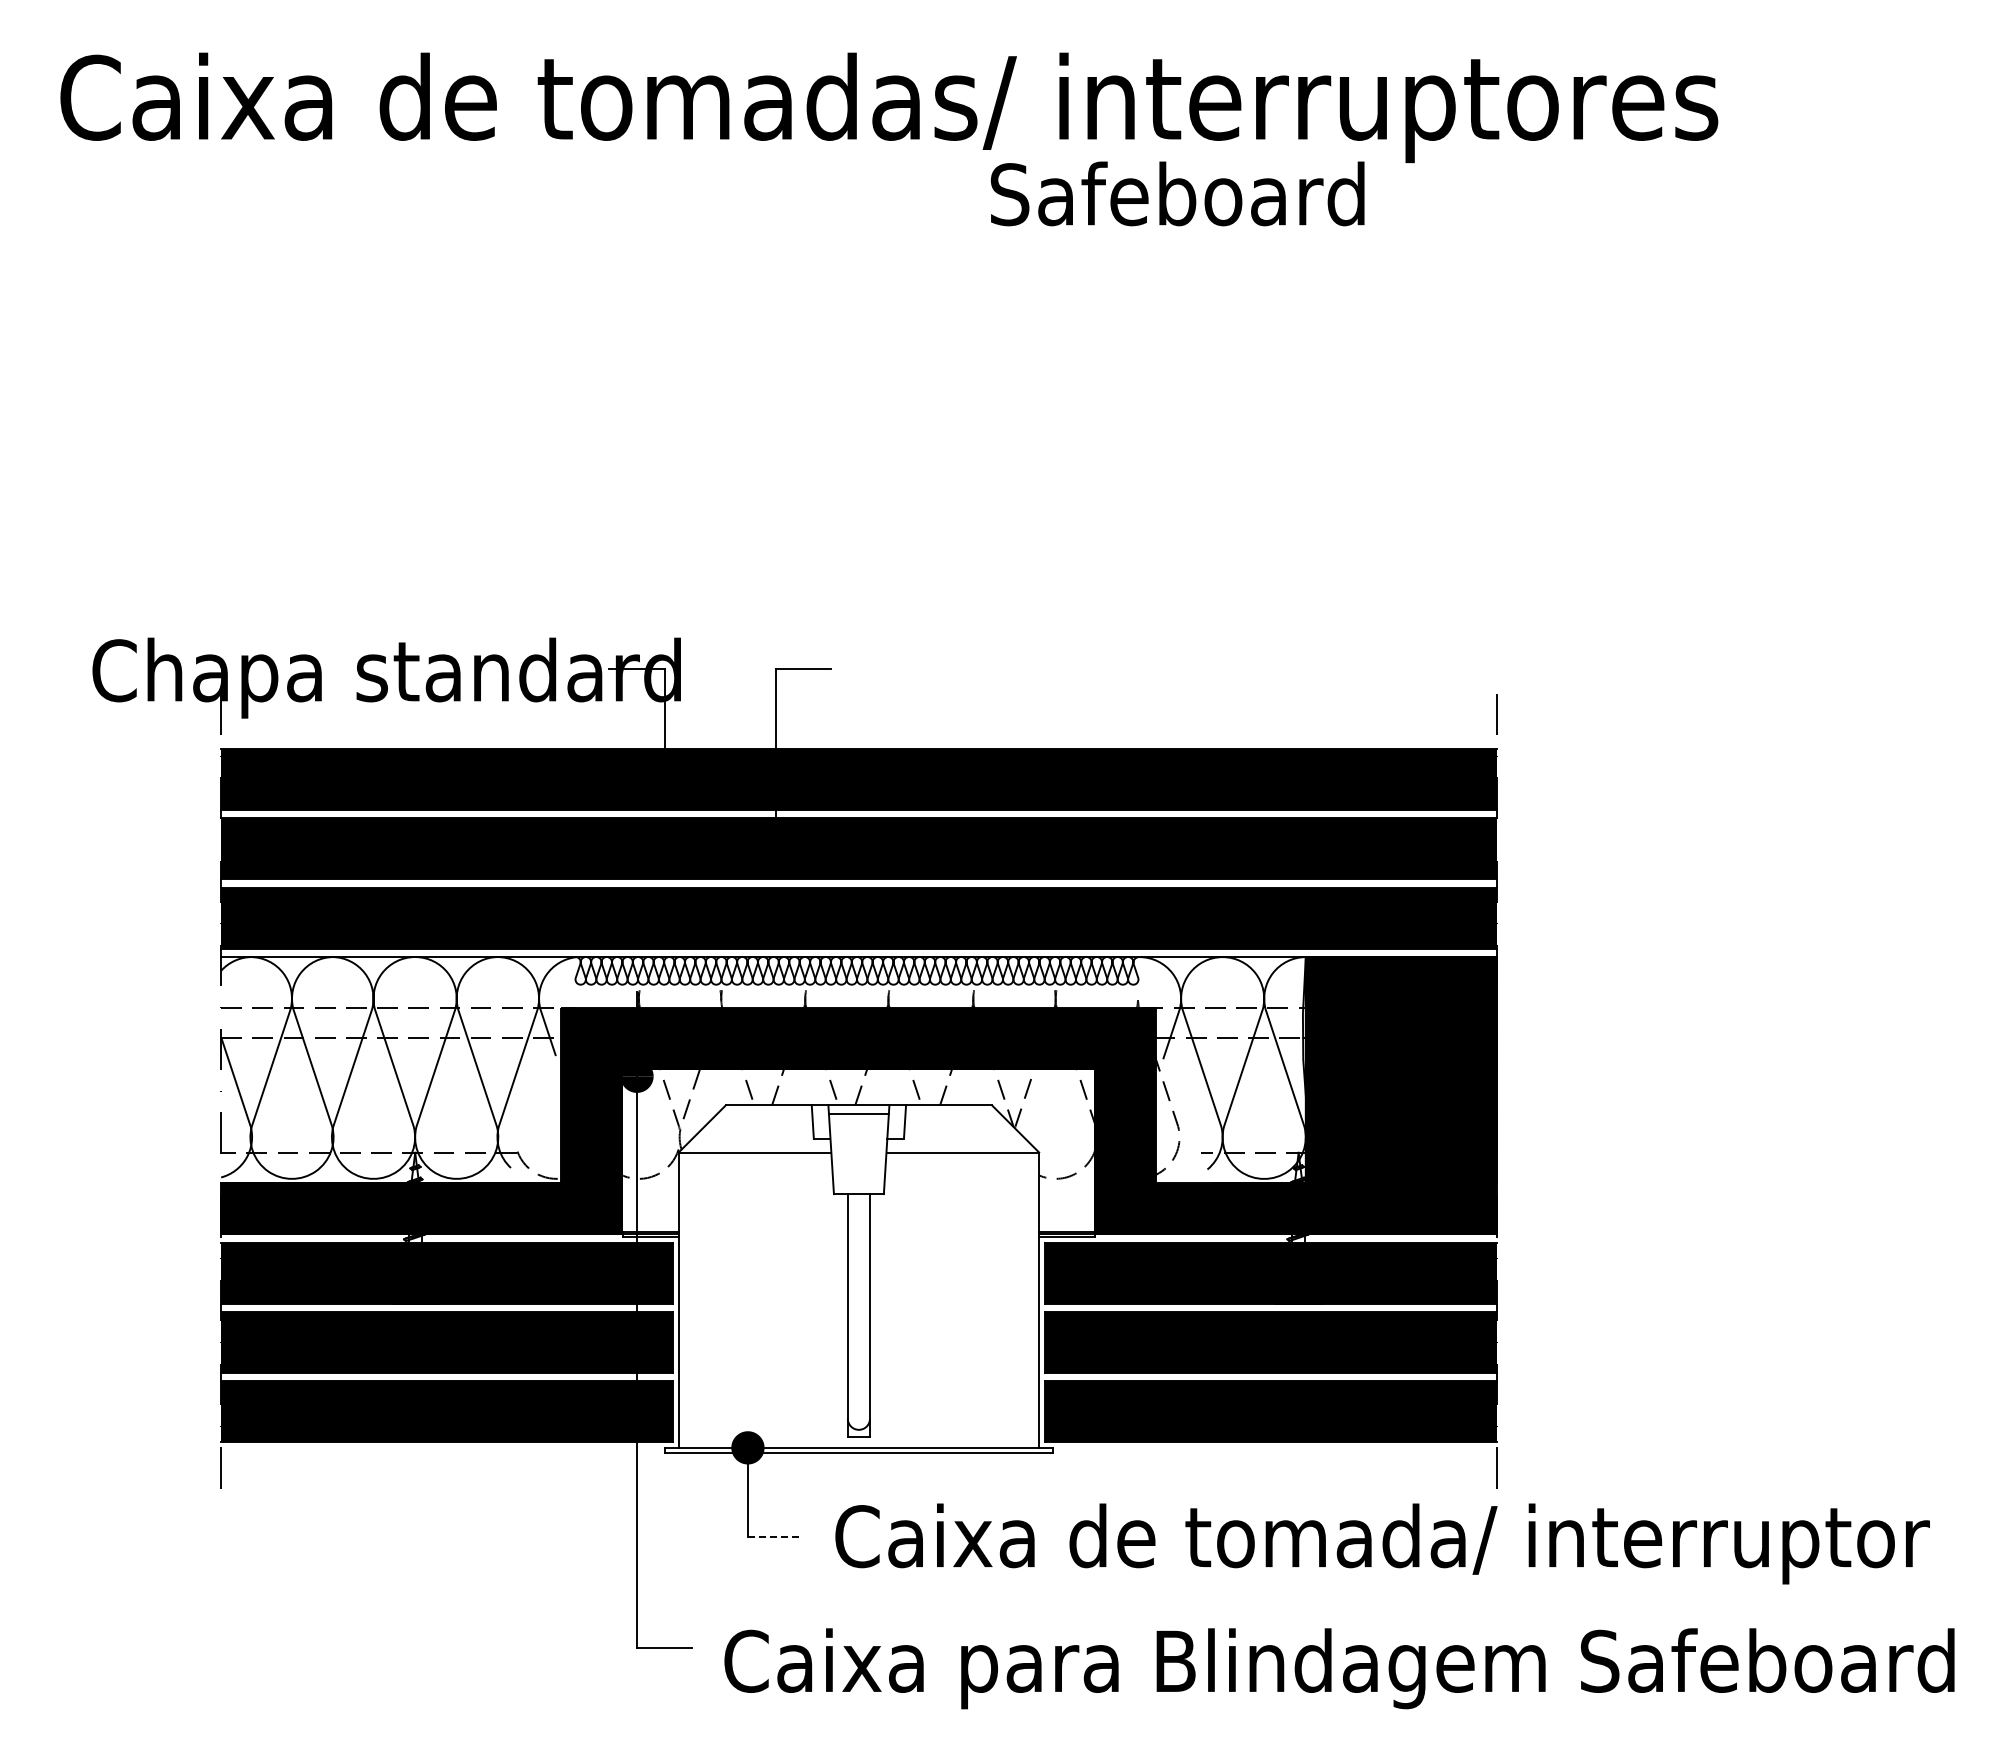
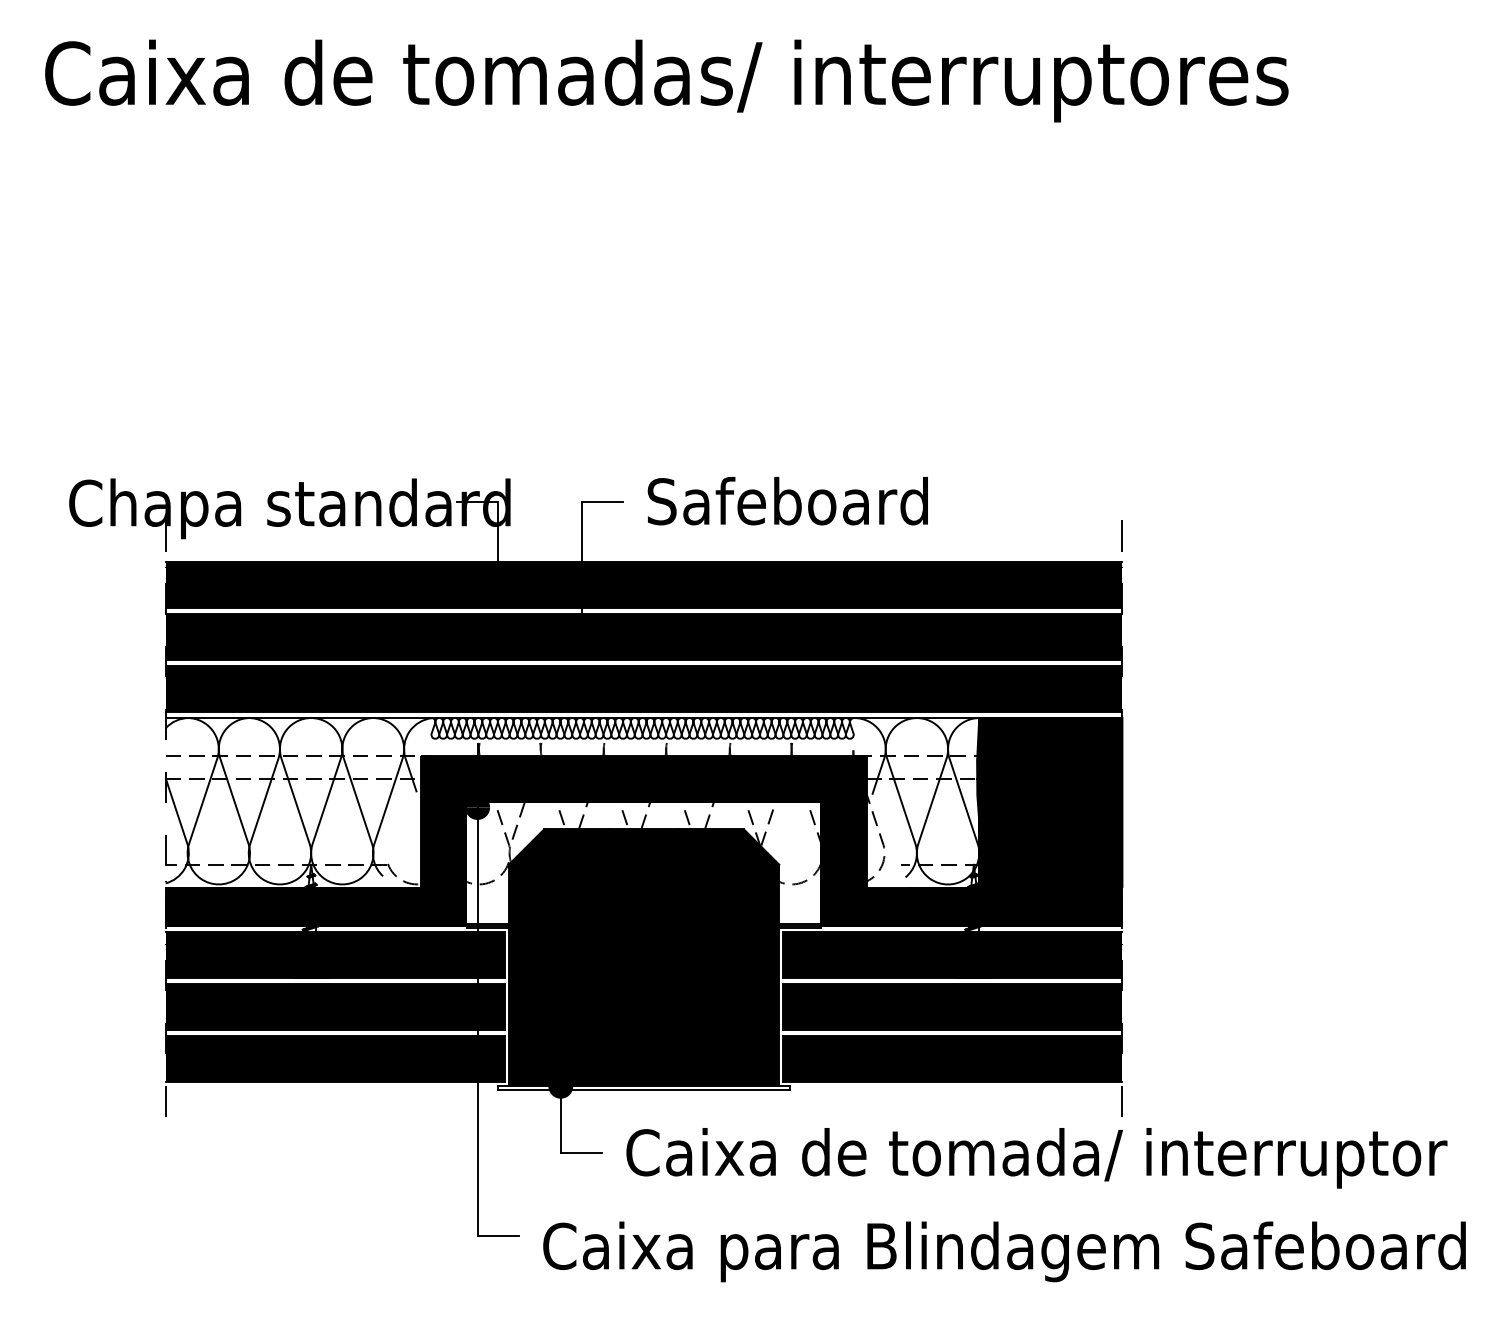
text: (1177, 193) -> (787, 500), moved
fill: (858, 1276) -> (643, 957), added
line: (775, 1536) -> (581, 1152), dashed -> solid

